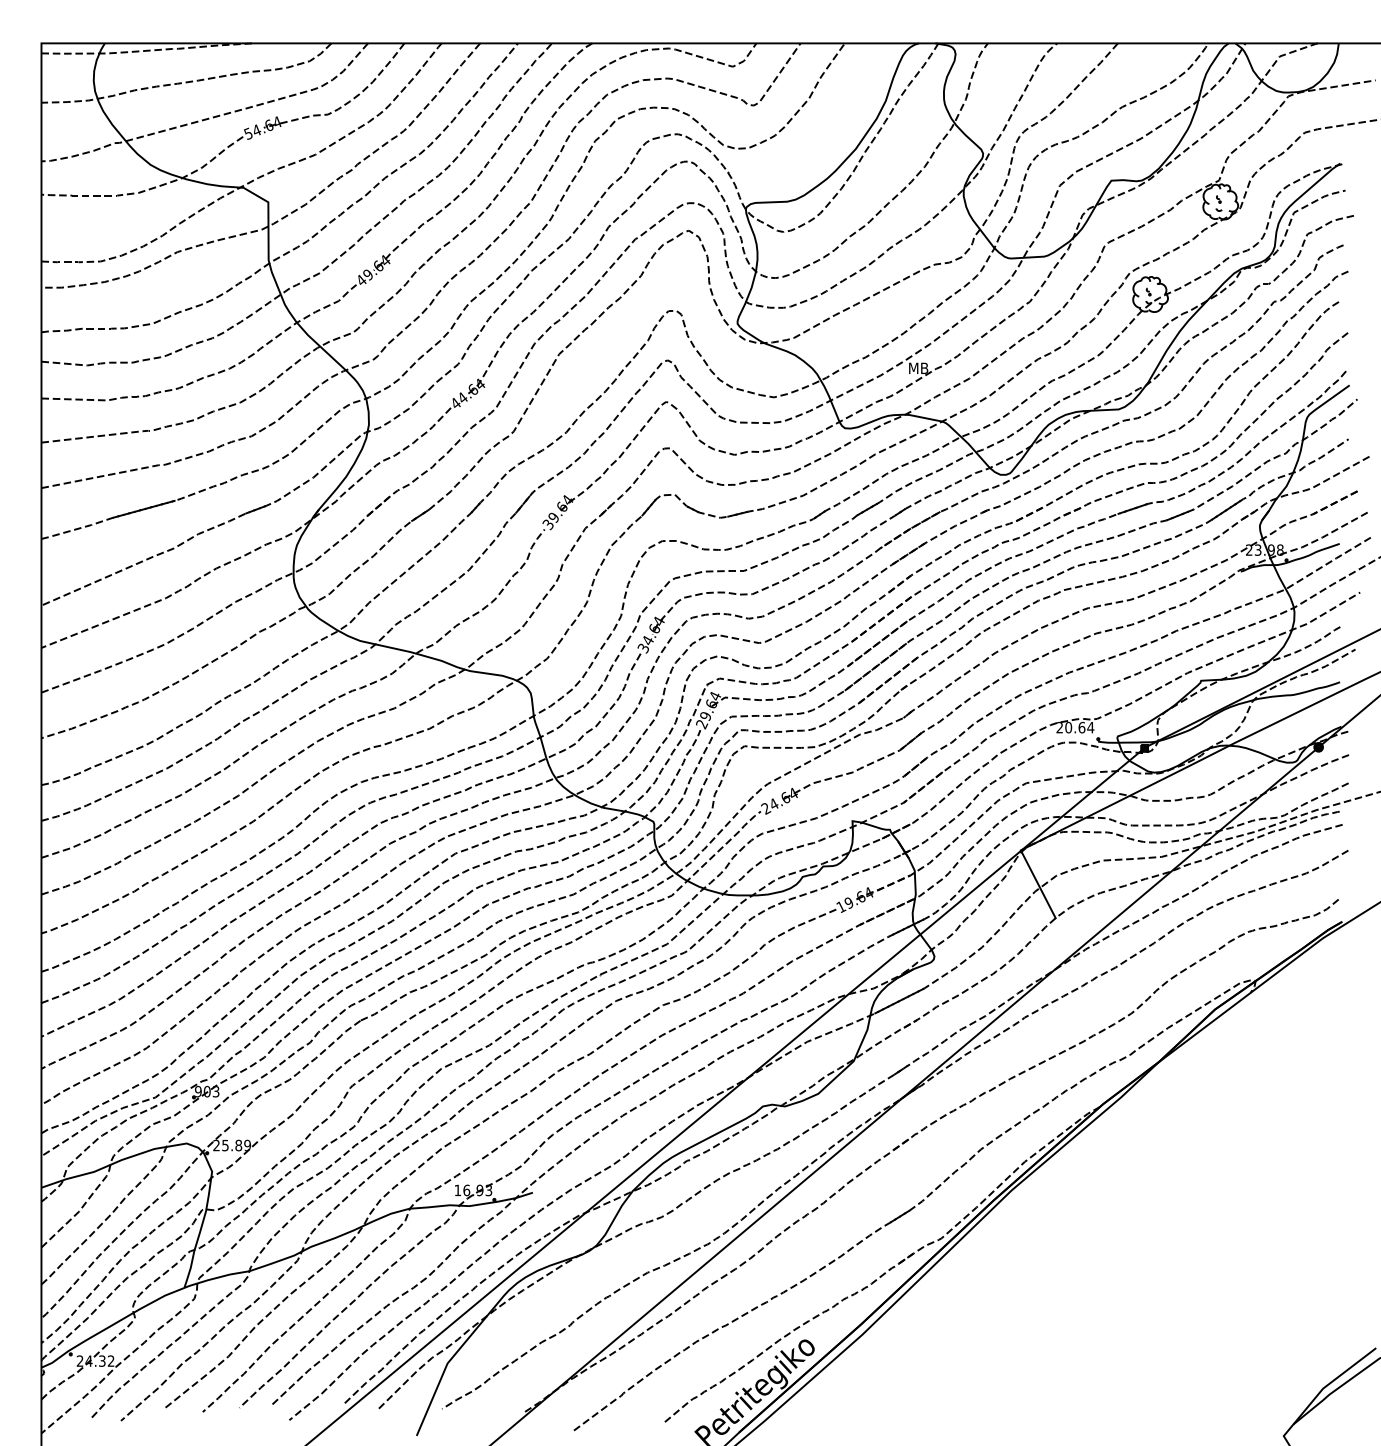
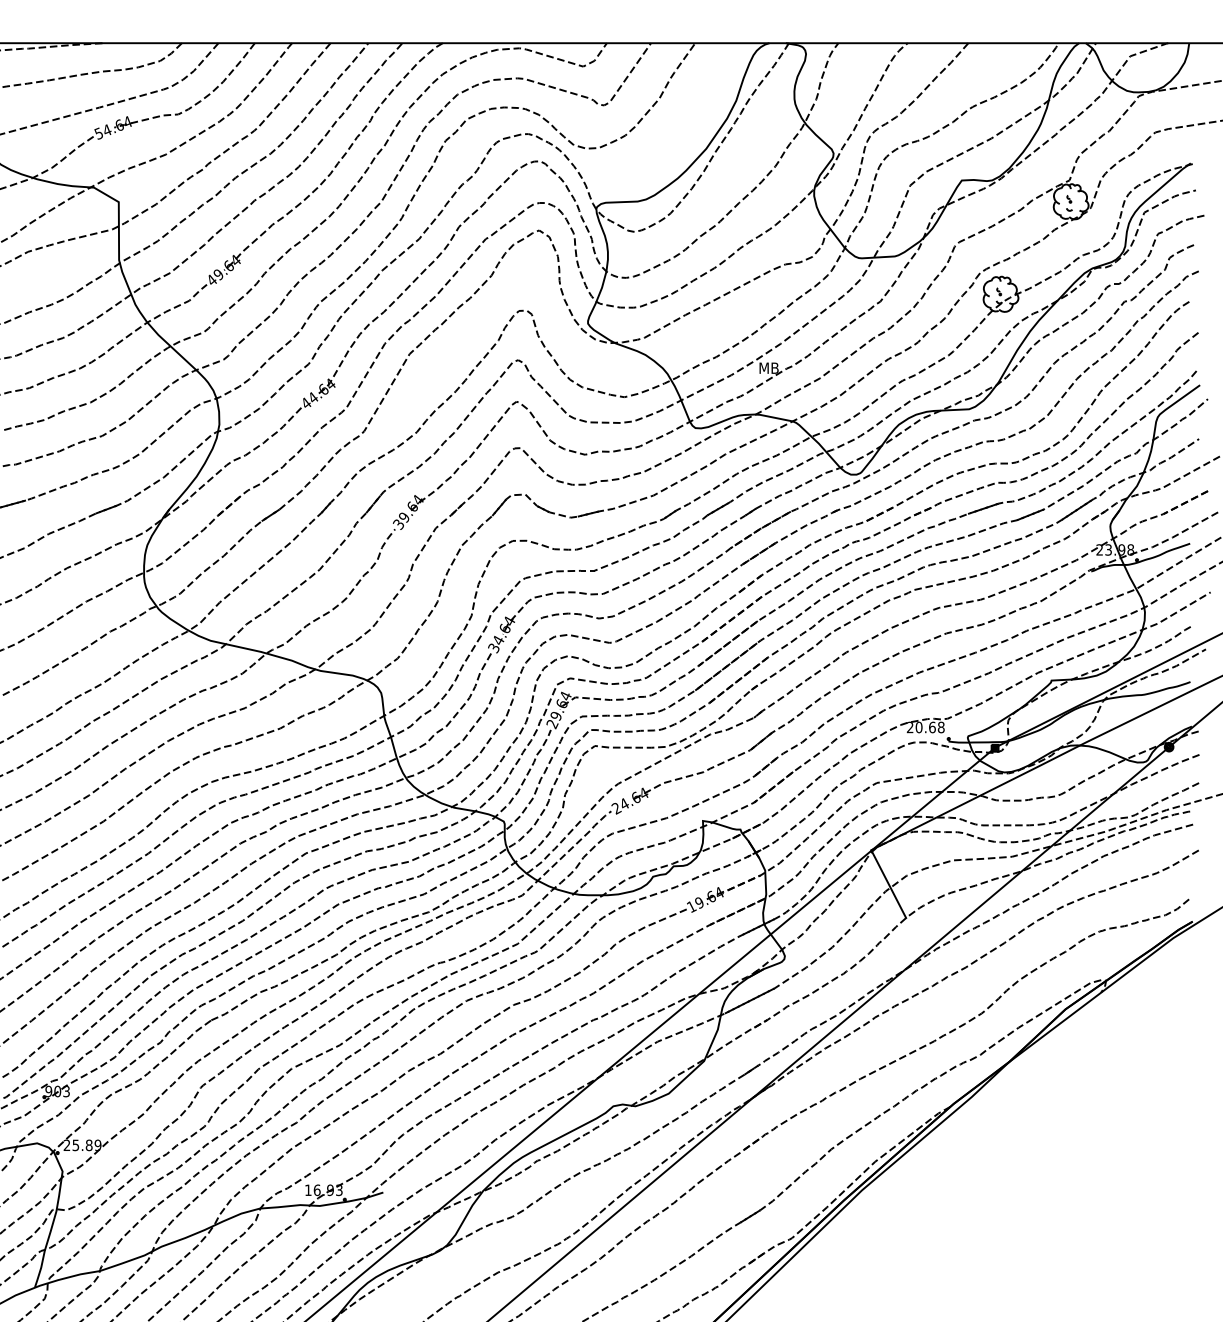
text: (1090, 727) -> (940, 727), 20.64 -> 20.68

